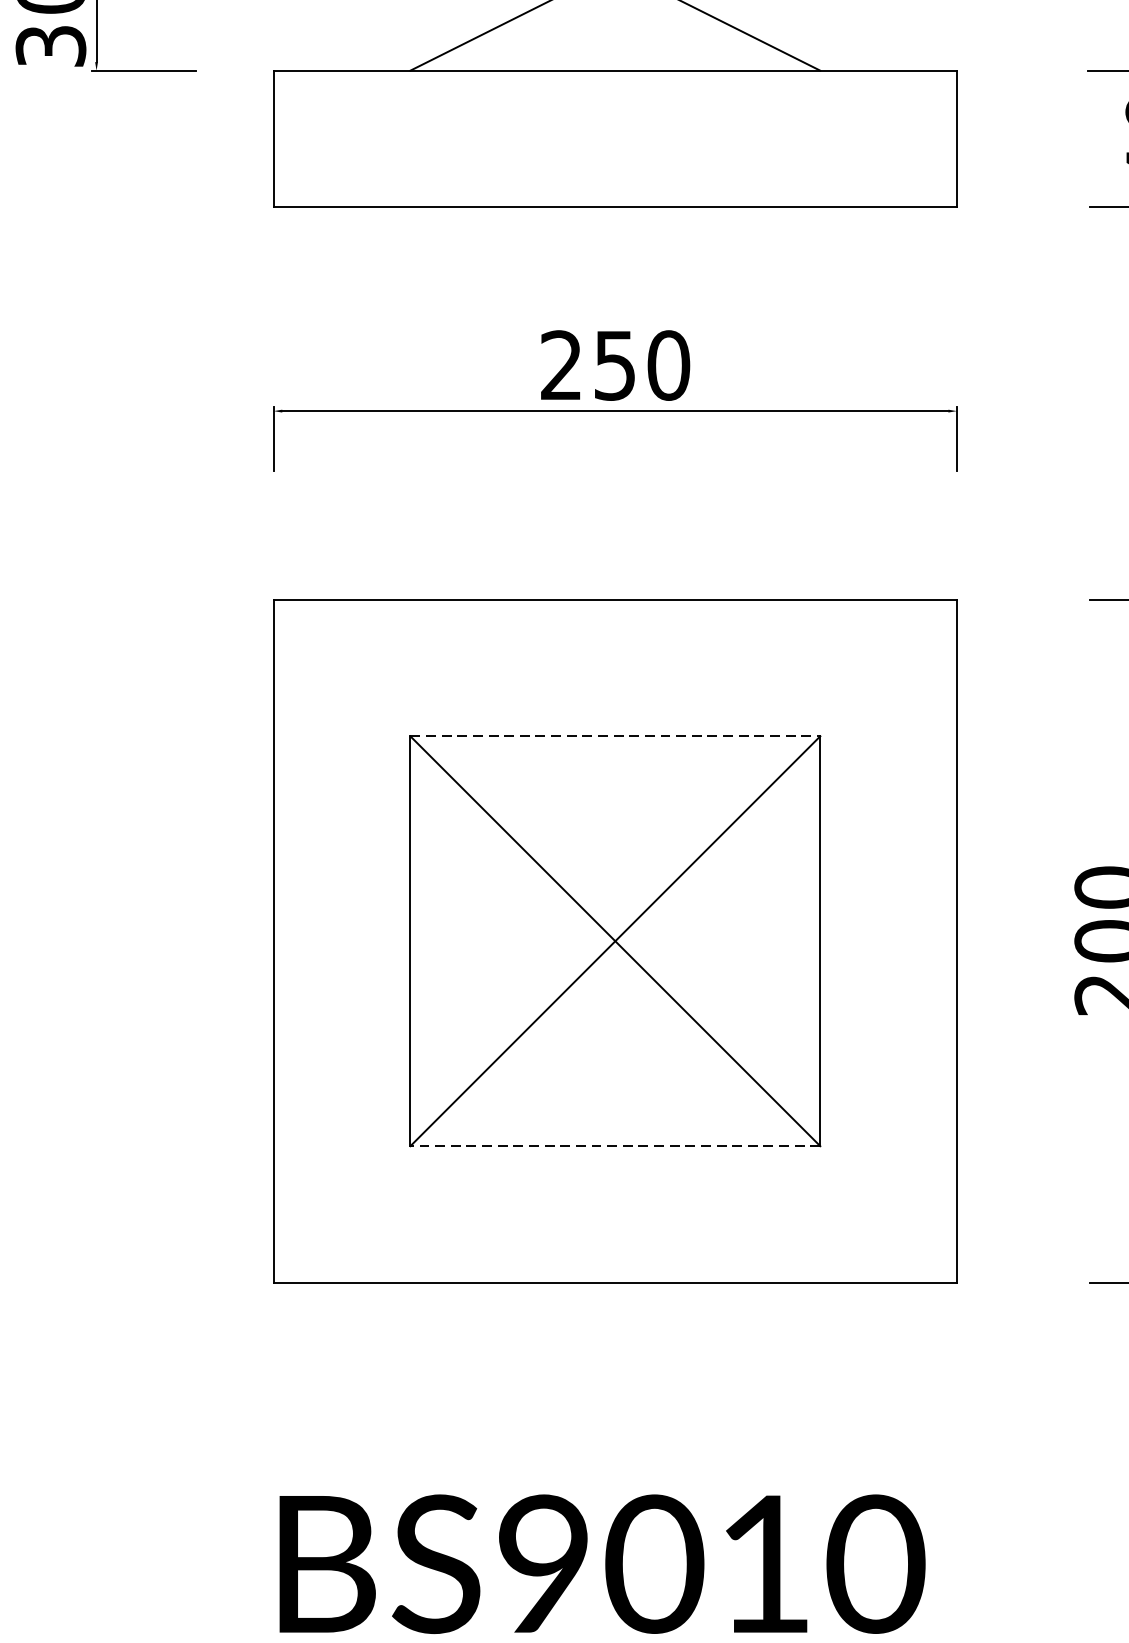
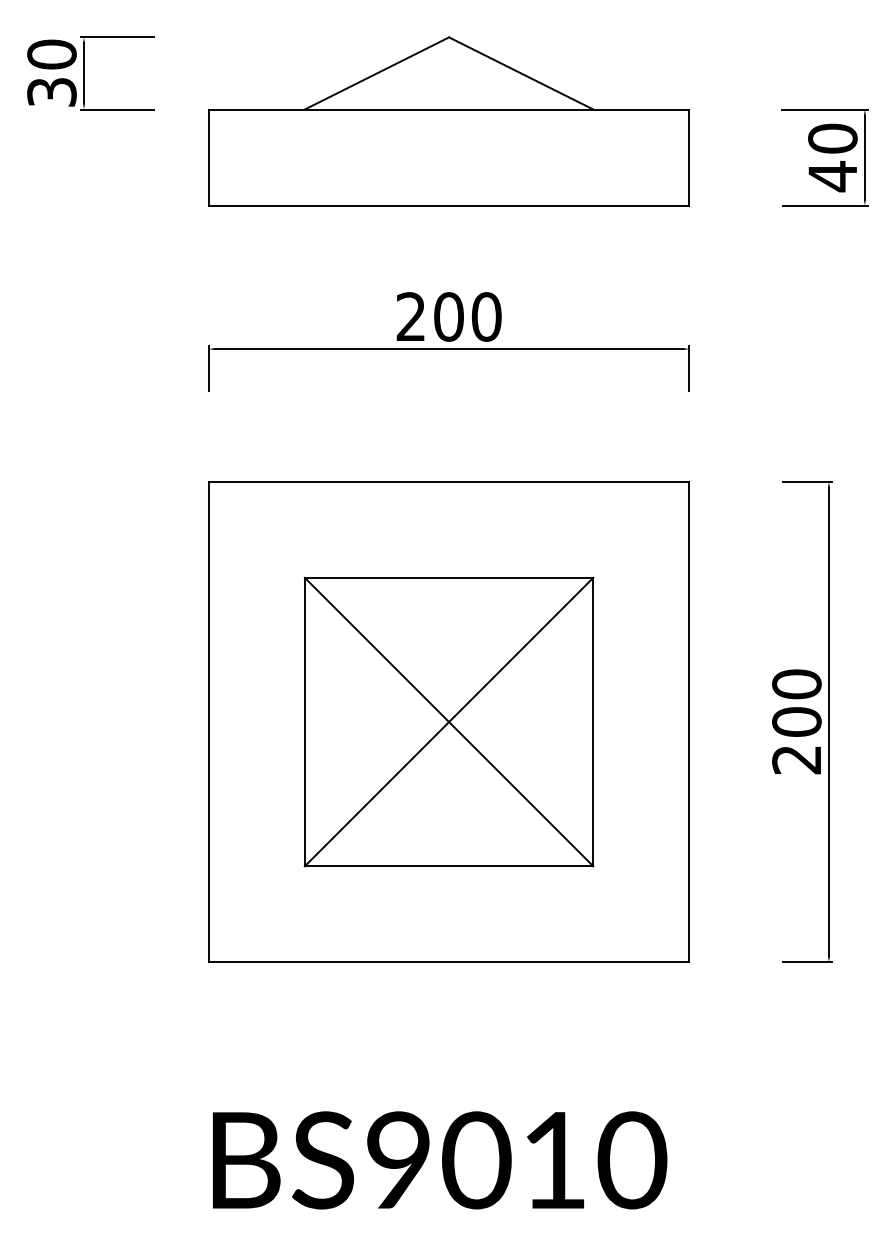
text: (614, 364) -> (448, 316), 250 -> 200
line: (615, 735) -> (449, 577), dashed -> solid
line: (614, 1146) -> (448, 866), dashed -> solid

